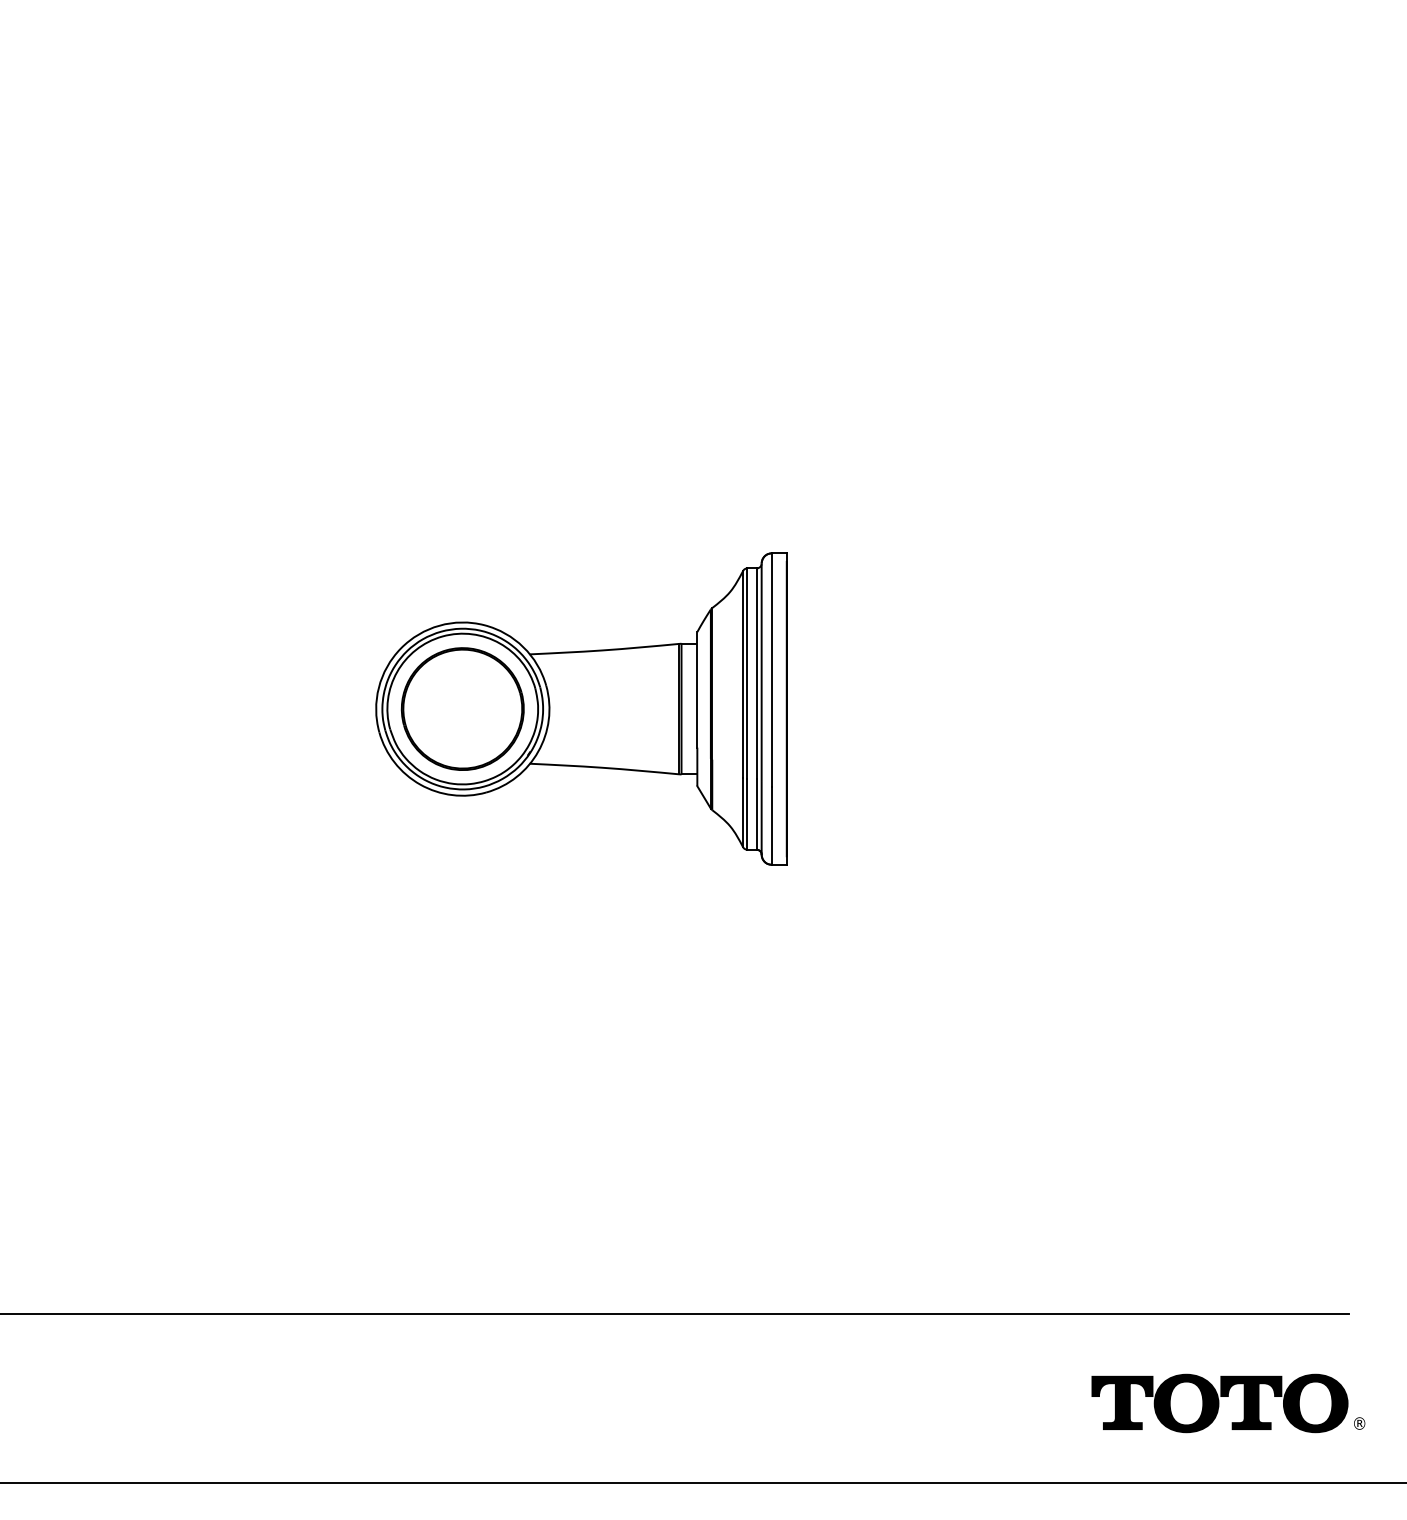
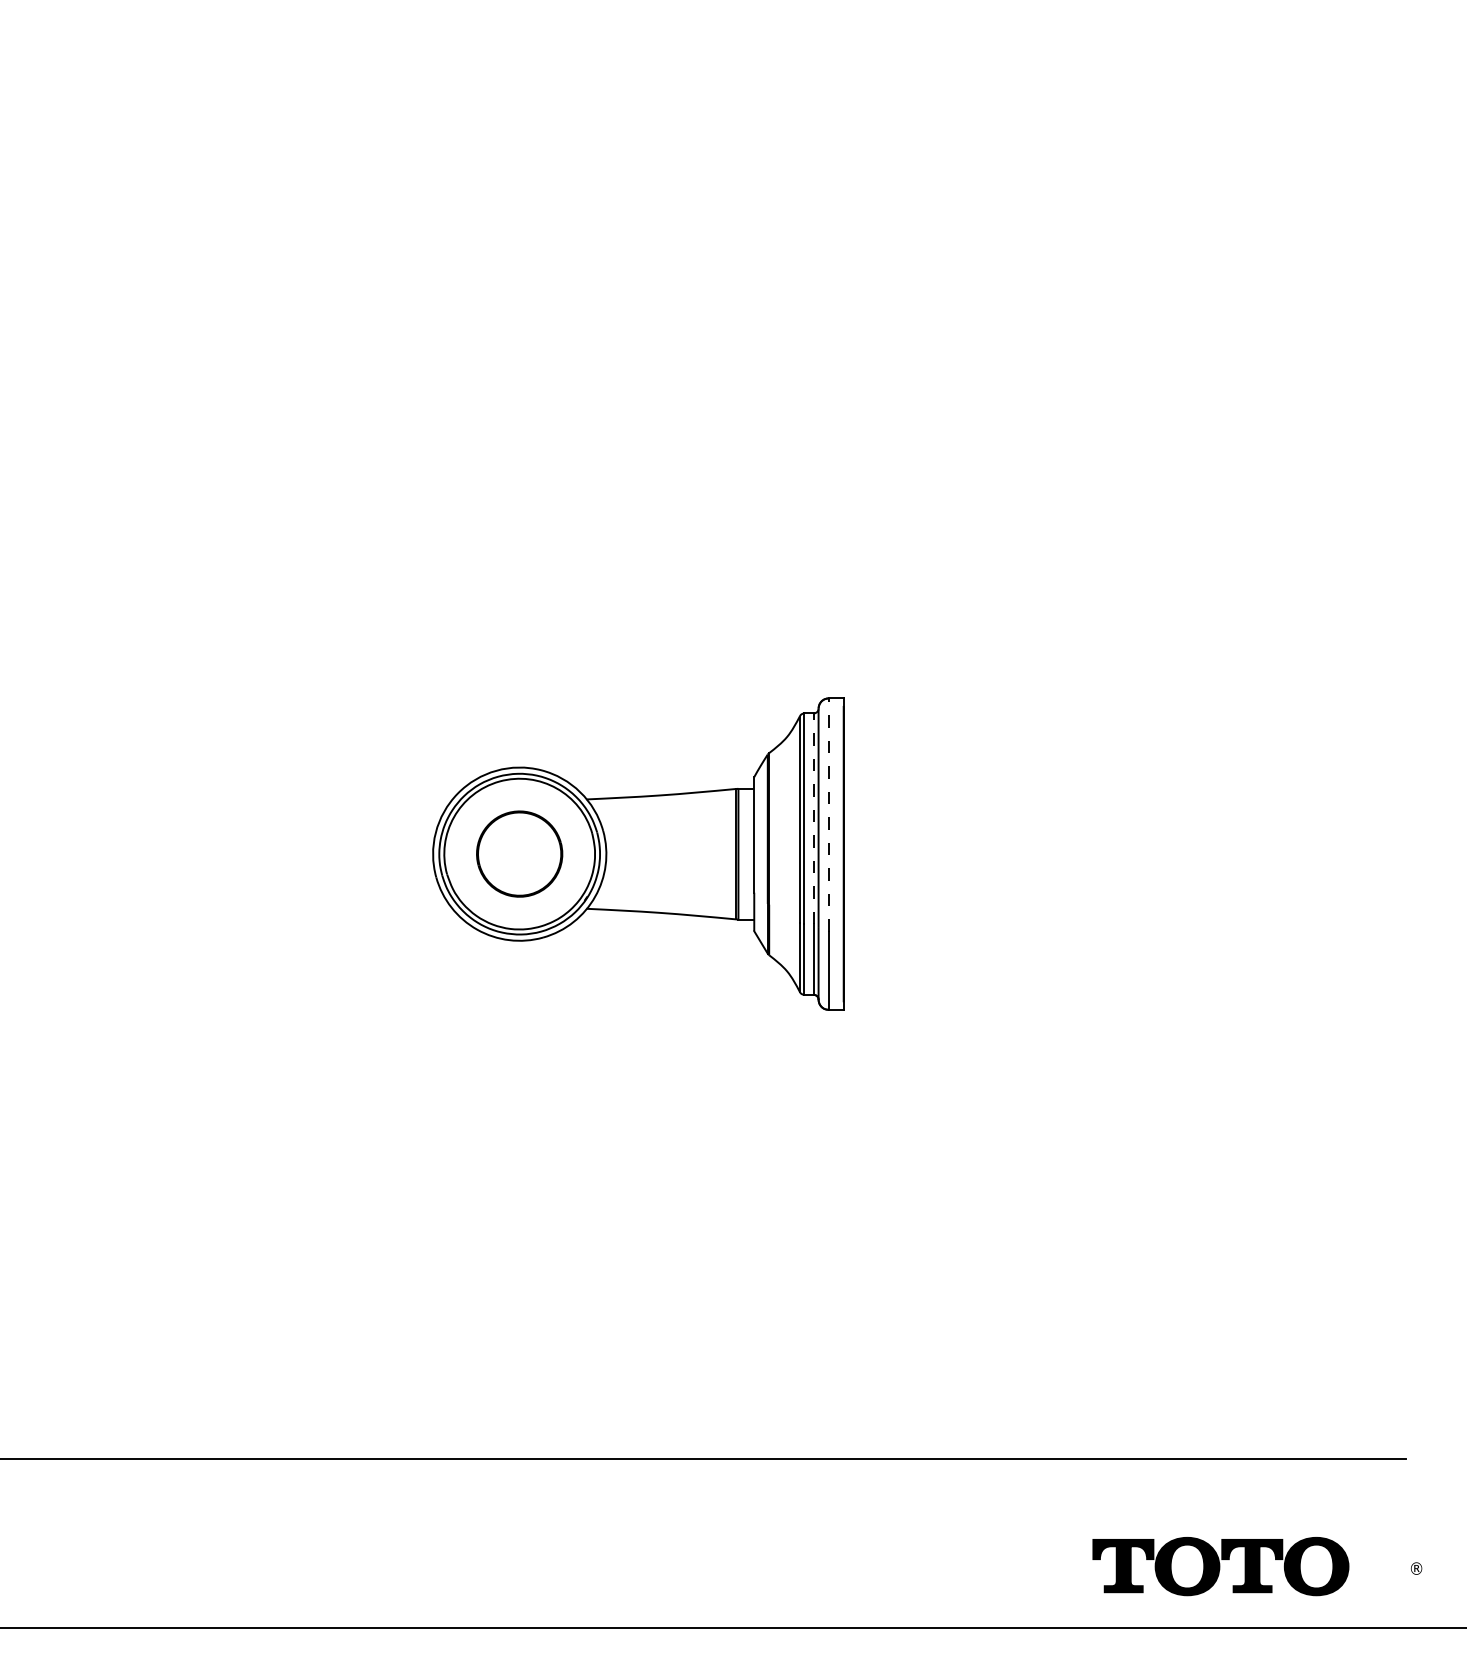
line: (771, 670) -> (828, 815), solid -> dashed
line: (756, 673) -> (813, 818), solid -> dashed
part: (462, 708) -> (519, 853), size x0.7
part: (1219, 1403) -> (1220, 1566), moved

